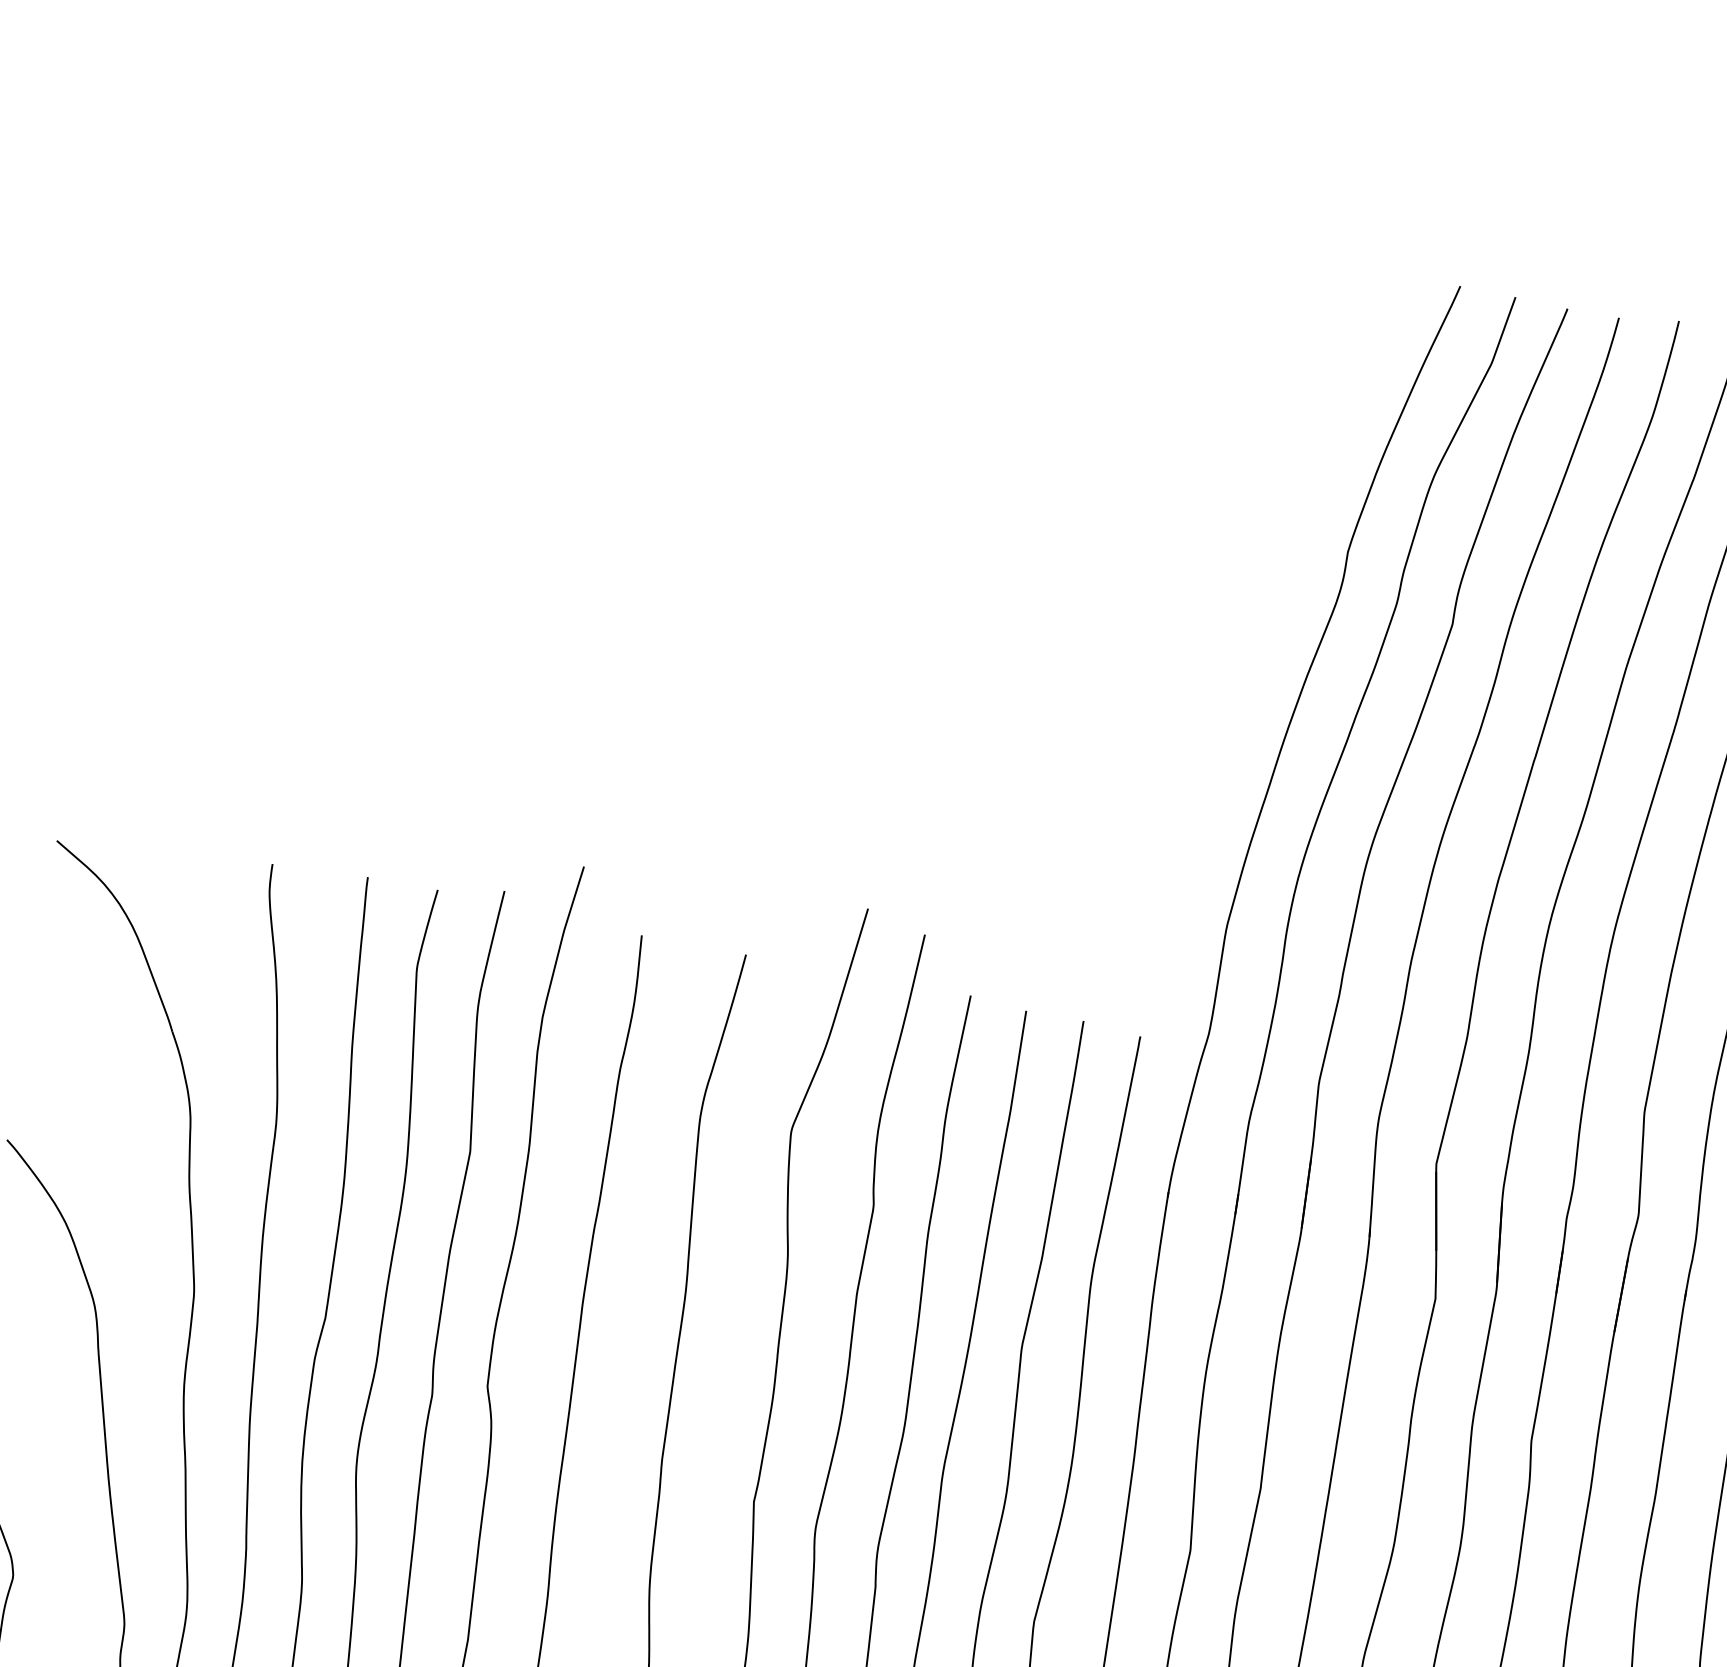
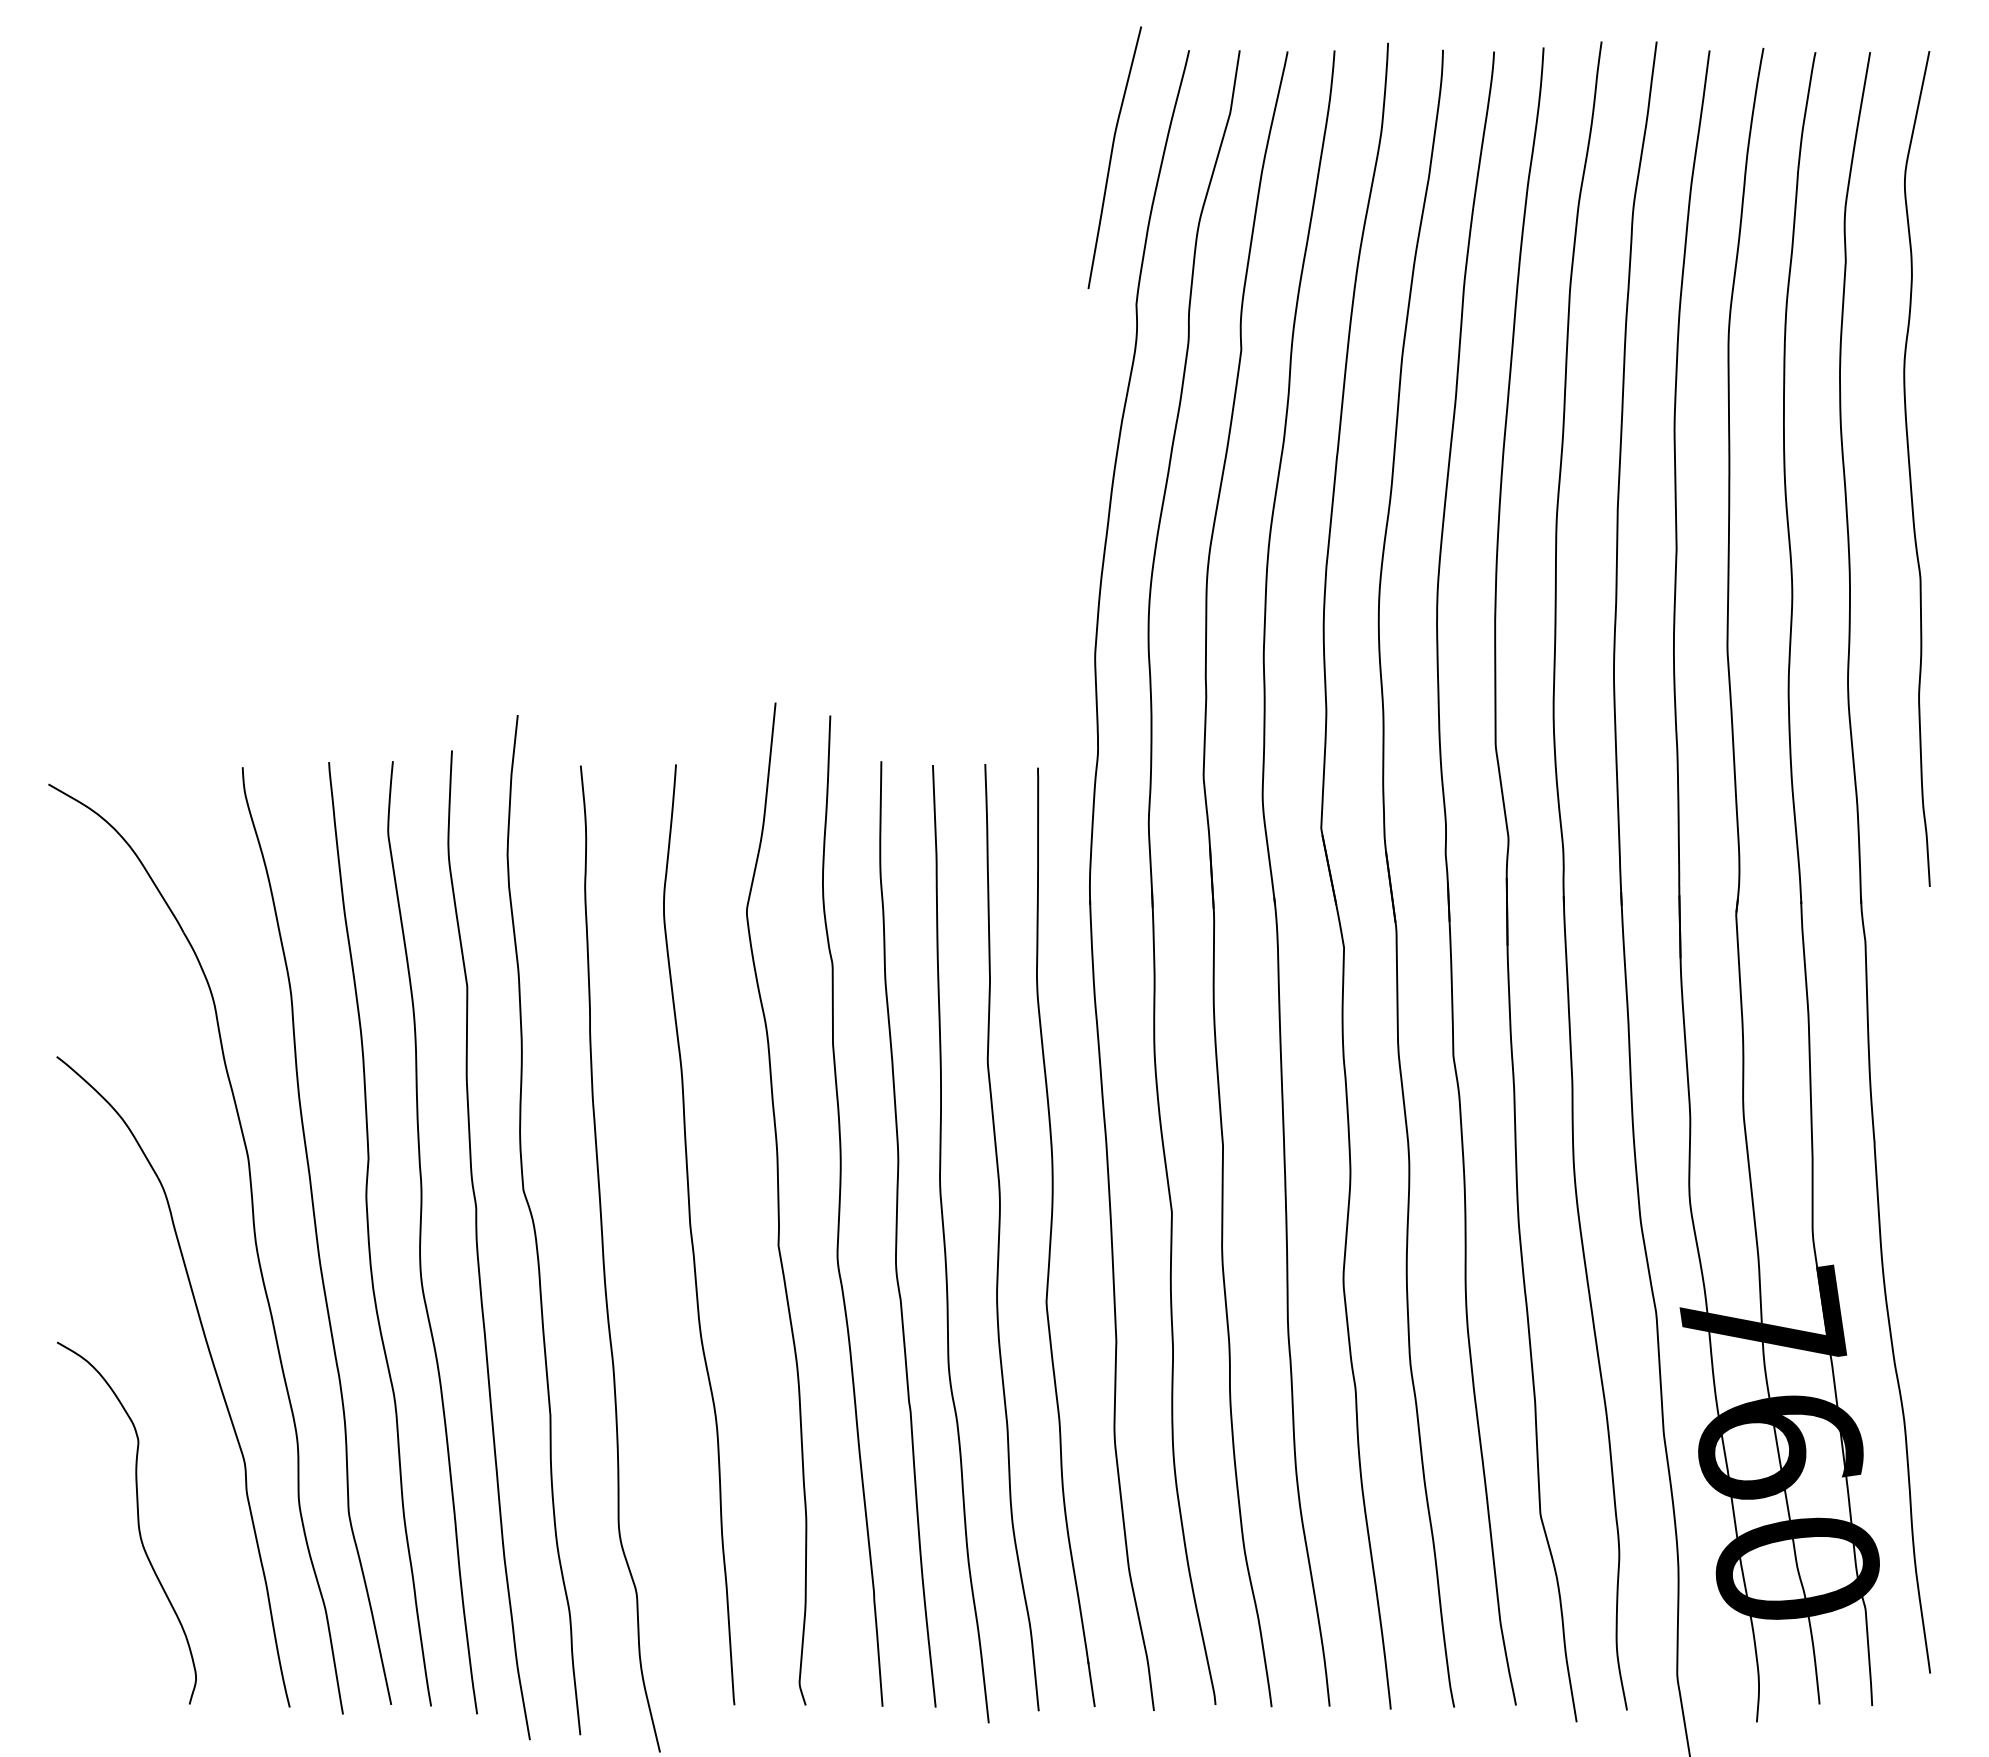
curve: (1353, 384) -> (1112, 155), added

